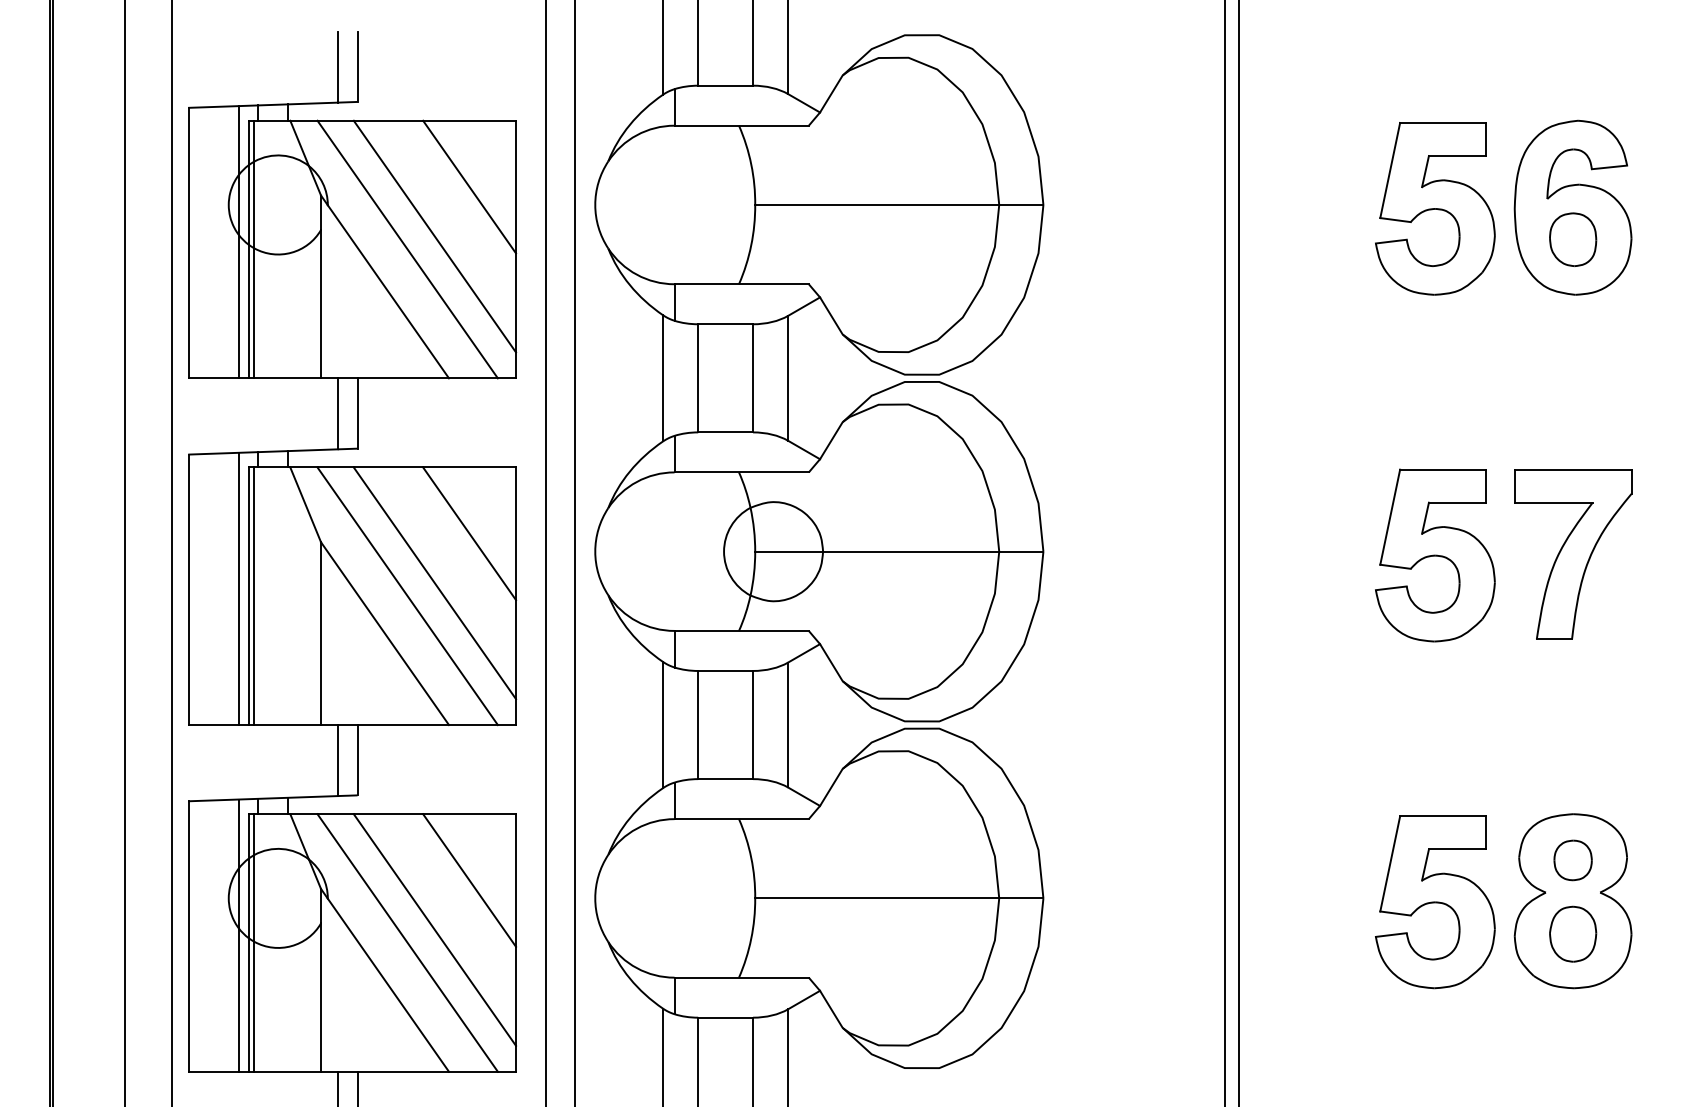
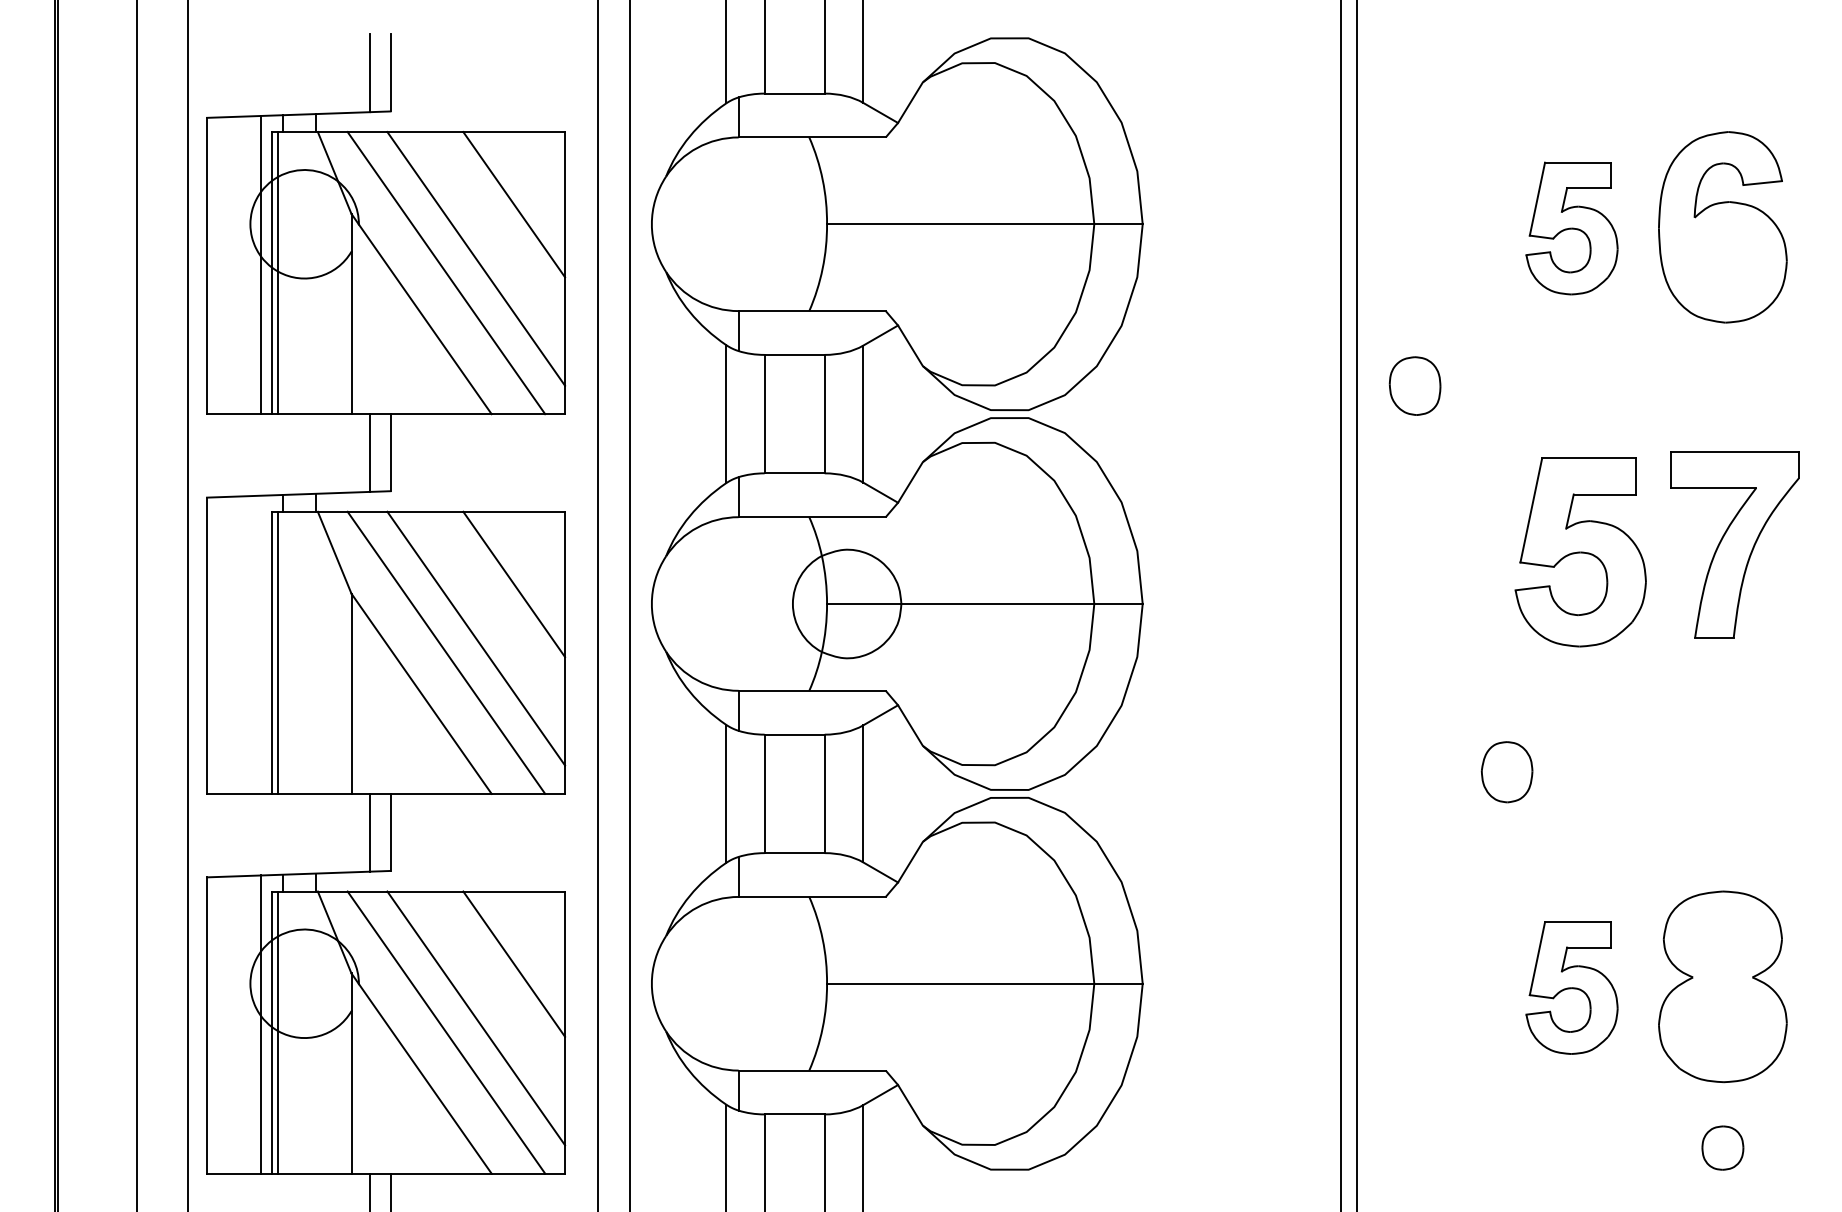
part: (1435, 208) -> (1572, 228), size x0.7
part: (1573, 239) -> (1415, 385), moved
part: (1573, 554) -> (1735, 544), moved
part: (1435, 555) -> (1580, 552), moved
line: (238, 588) -> (261, 644), removed
part: (1572, 860) -> (1722, 1148), moved
part: (1435, 902) -> (1572, 988), size x0.7
part: (1573, 933) -> (1507, 771), moved

